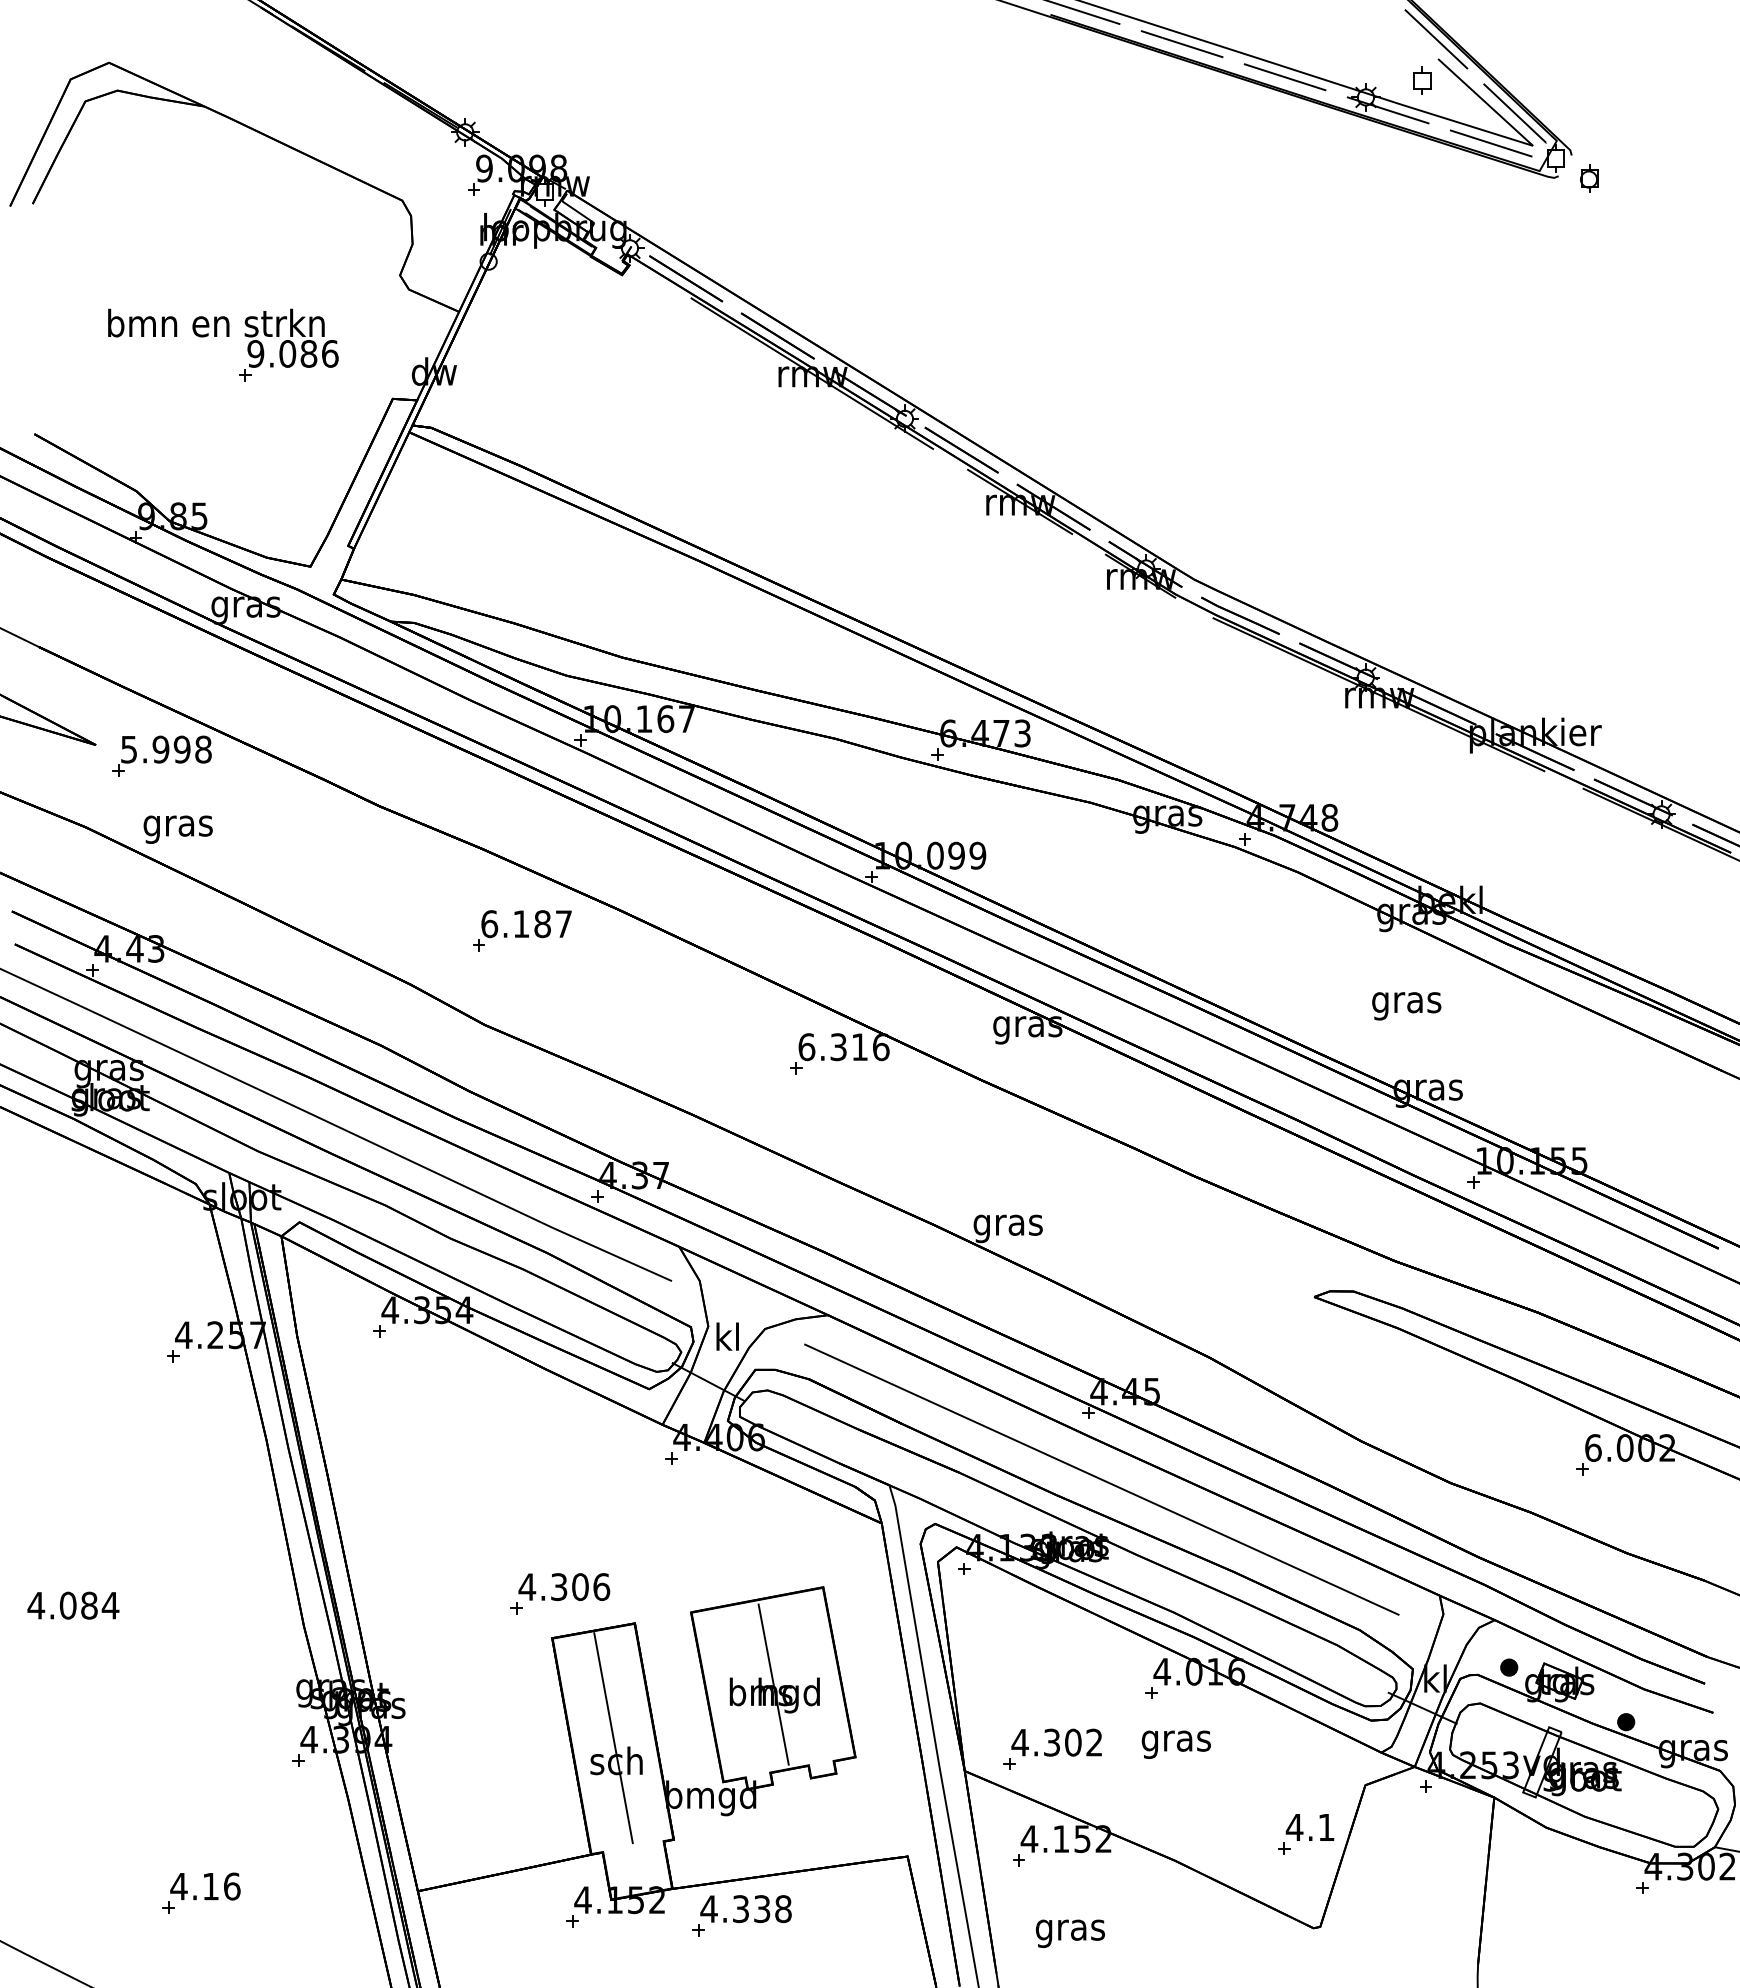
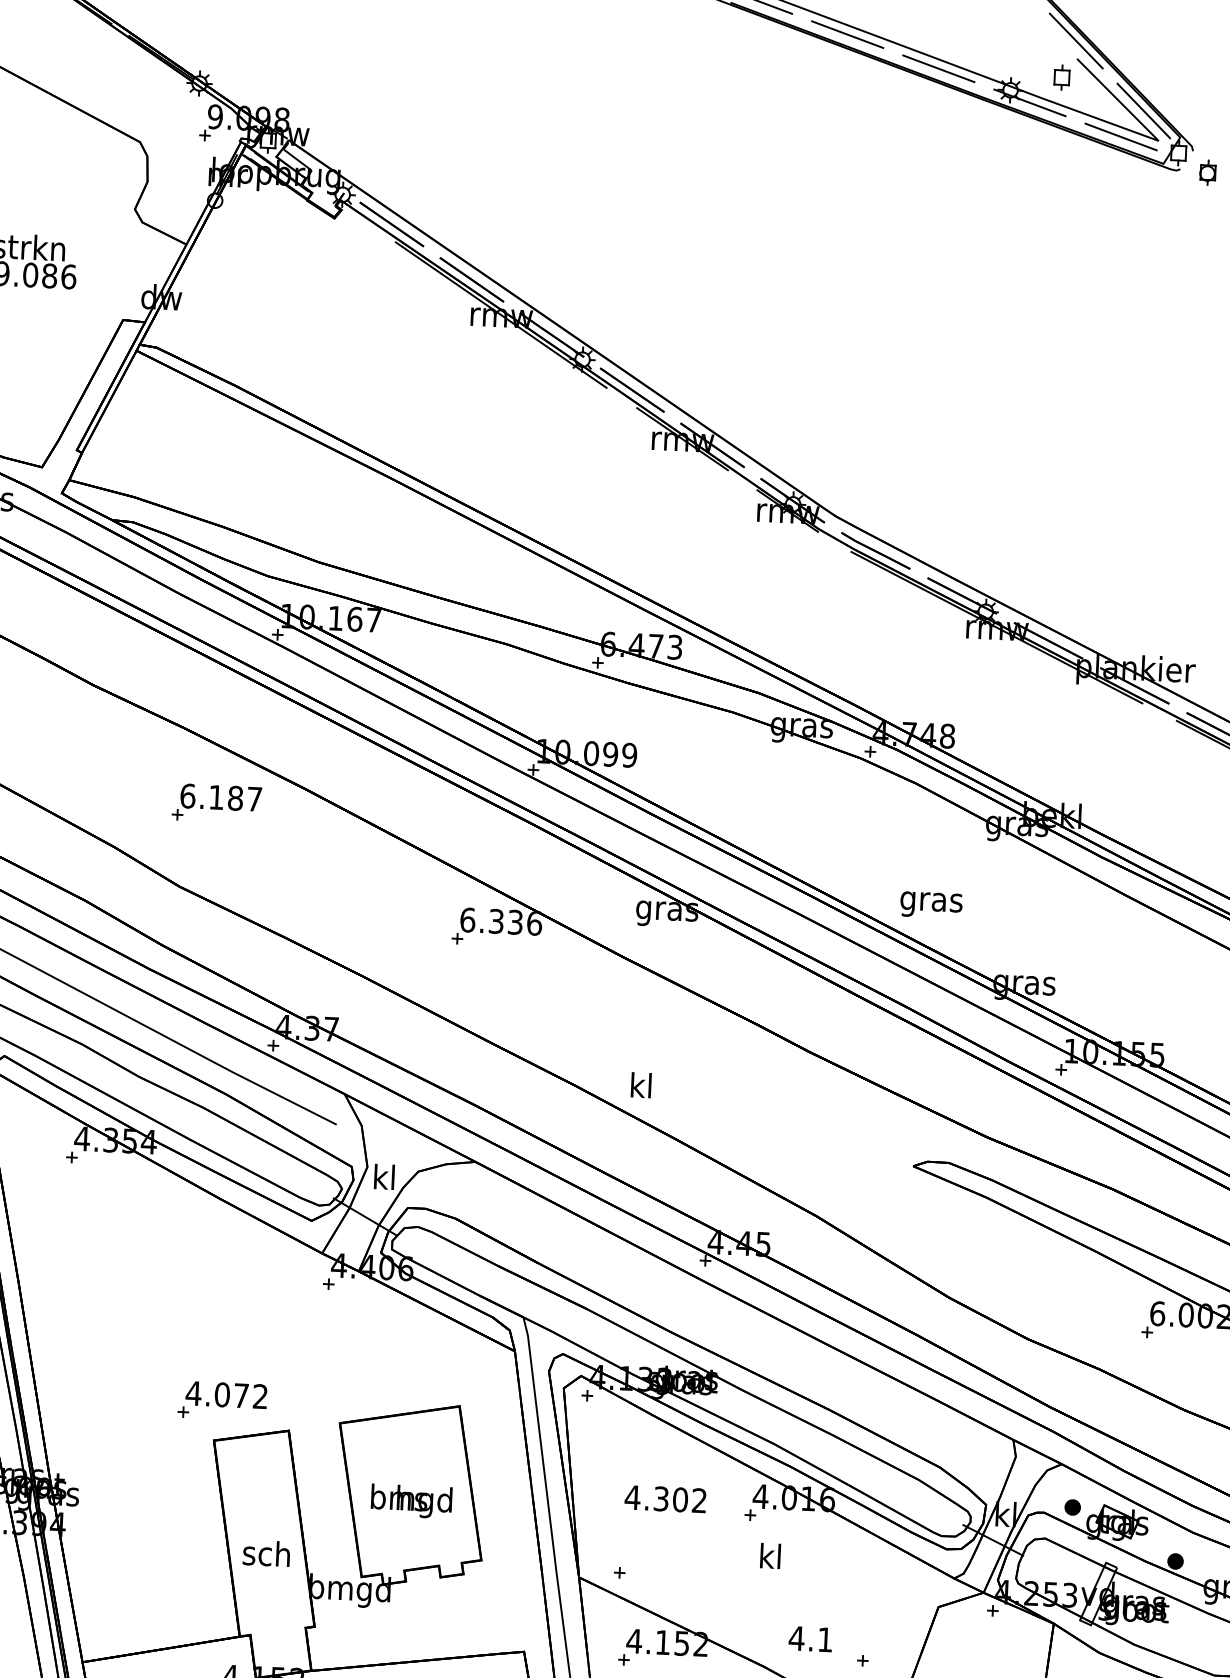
text: (1406, 1006) -> (931, 905), moved
text: (859, 1047) -> (515, 922), 6.316 -> 6.336
text: (1007, 1225) -> (640, 1088), gras -> kl
line: (1101, 1479) -> (714, 1321), removed
text: (580, 1587) -> (241, 1396), 4.306 -> 4.072
line: (773, 1684) -> (410, 1491), removed
line: (613, 1738) -> (264, 1533), removed
text: (1175, 1740) -> (769, 1558), gras -> kl
text: (1056, 1742) -> (665, 1499), moved
text: (1309, 1827) -> (810, 1639), moved

